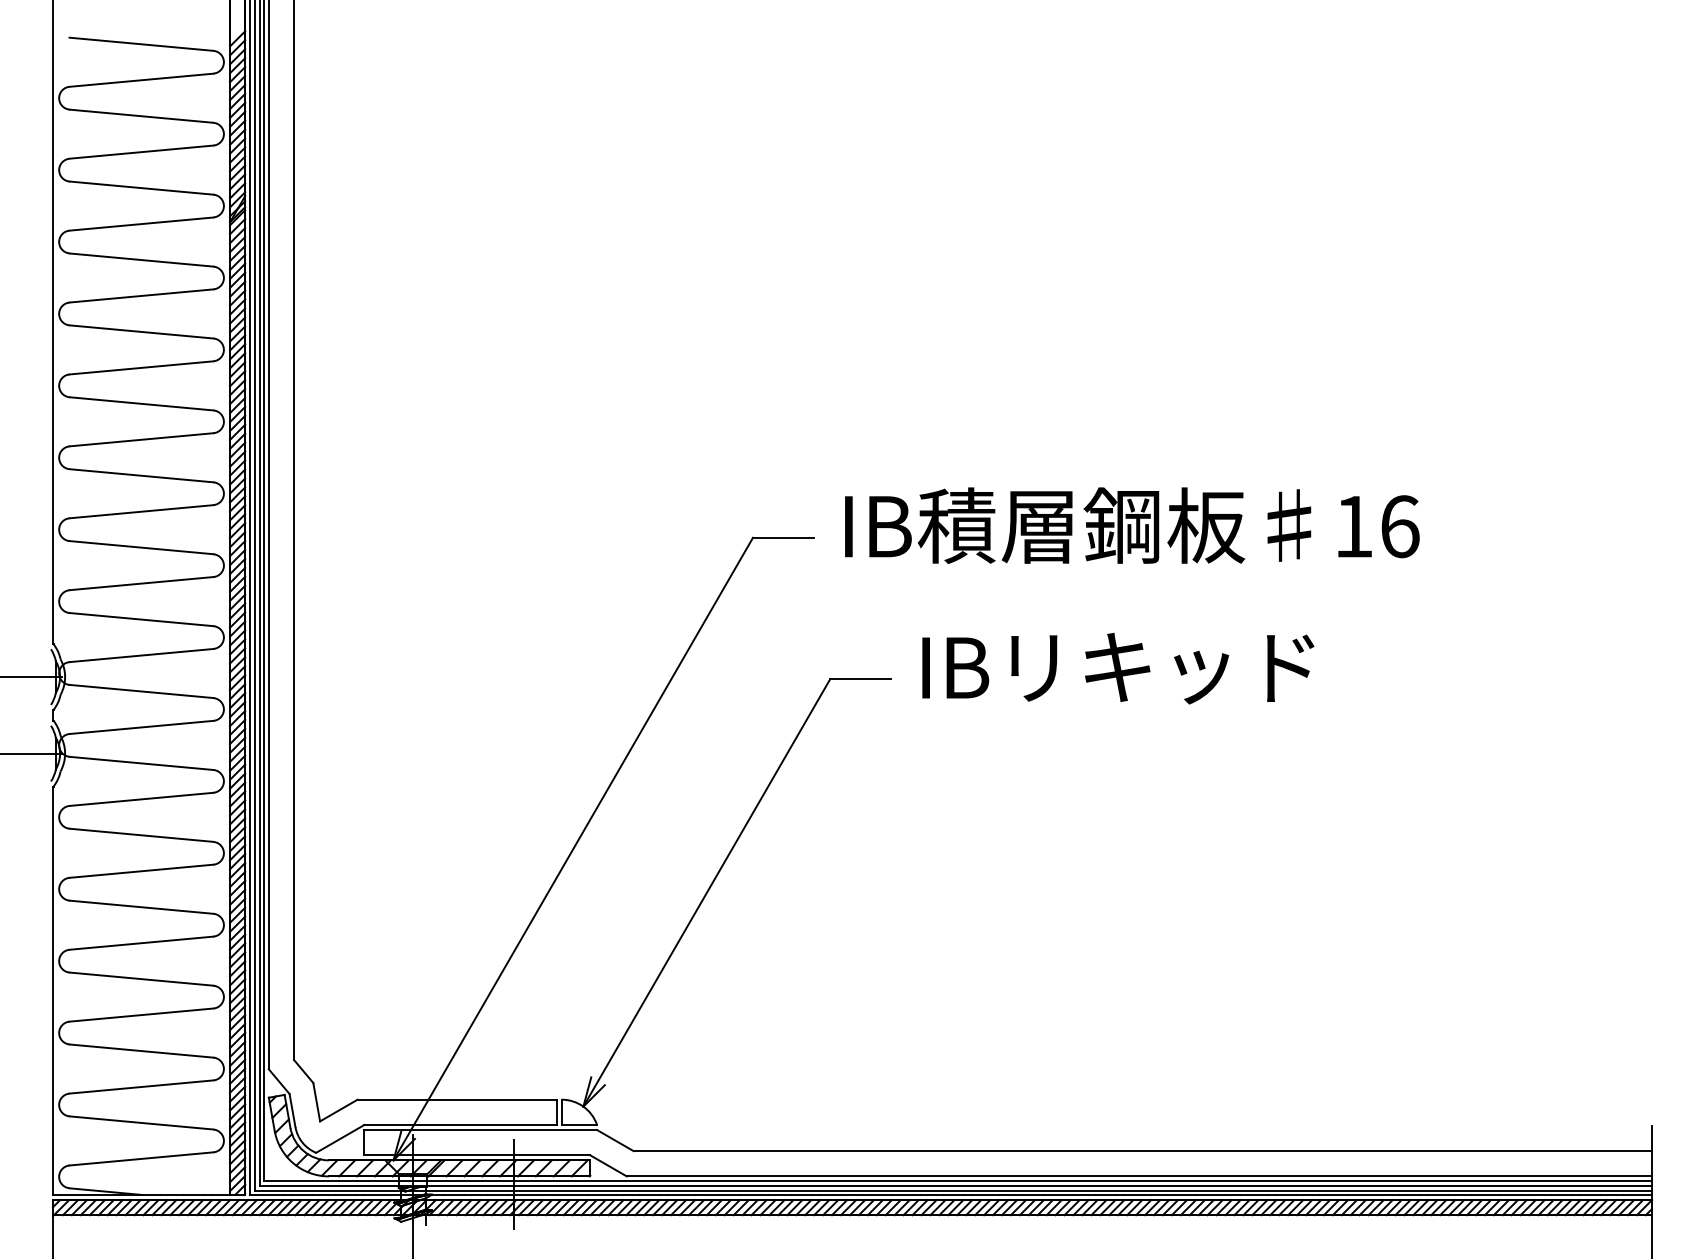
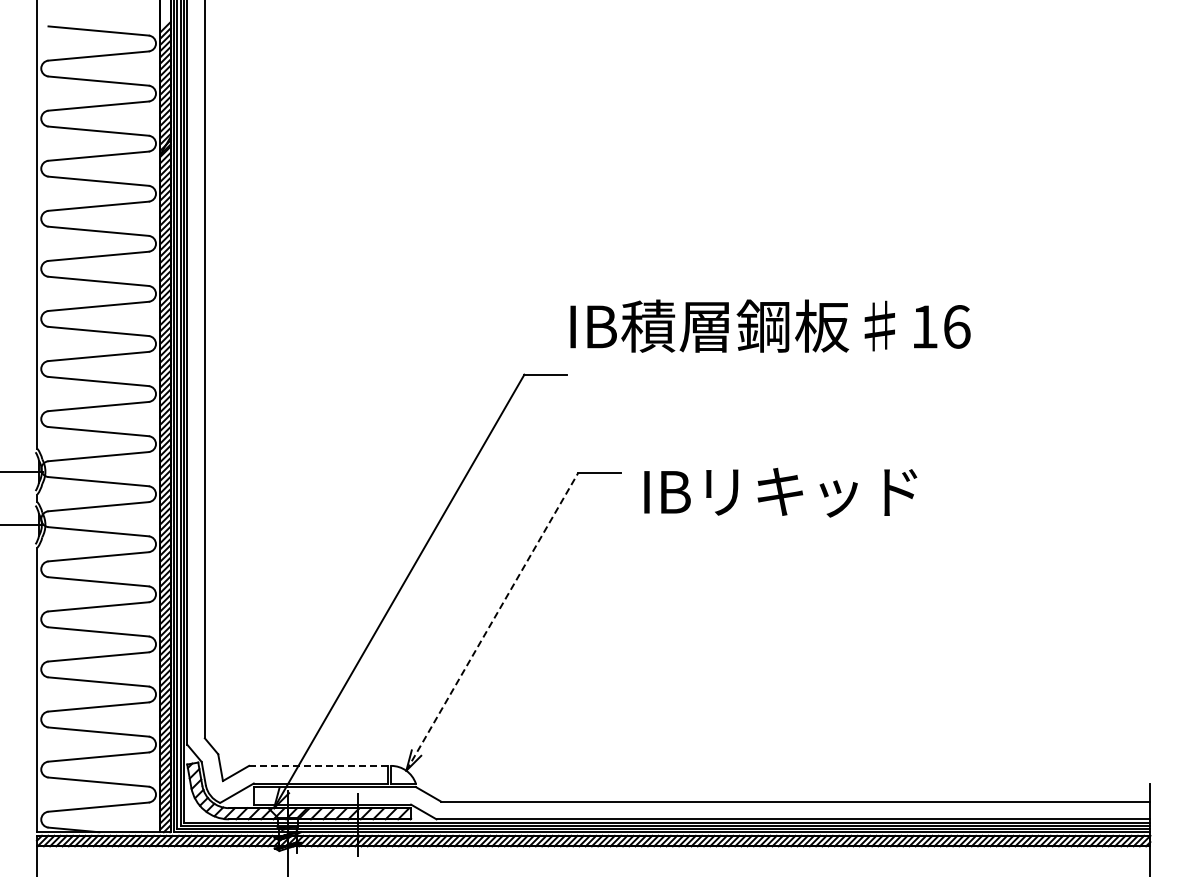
text: (1132, 524) -> (770, 325), moved
text: (1117, 668) -> (780, 492), moved
line: (707, 892) -> (492, 621), solid -> dashed
line: (455, 1099) -> (317, 765), solid -> dashed

